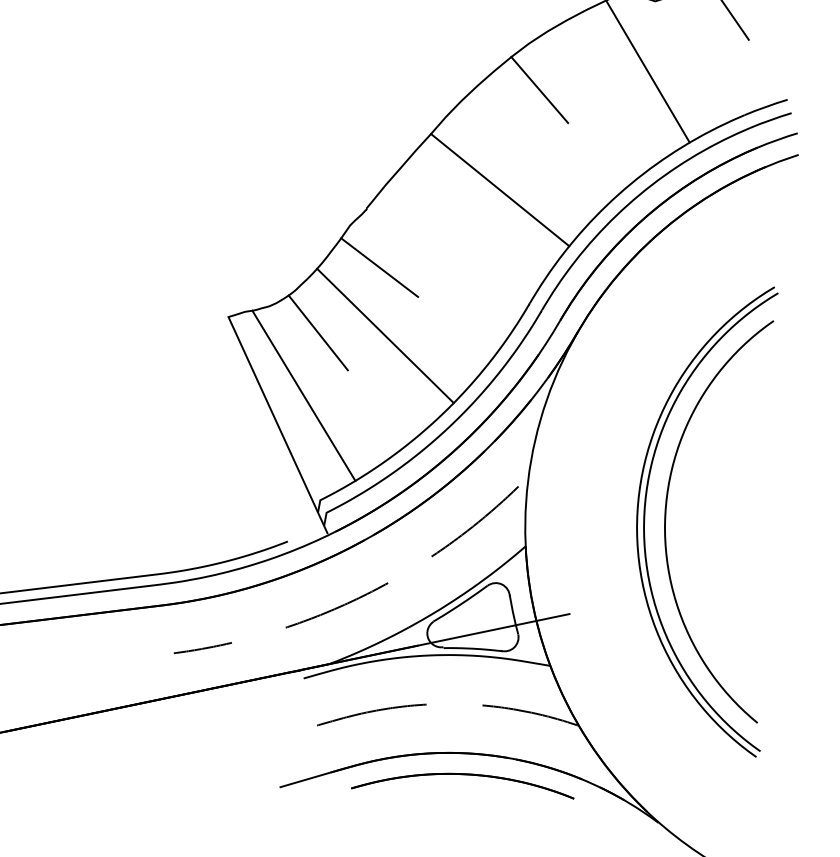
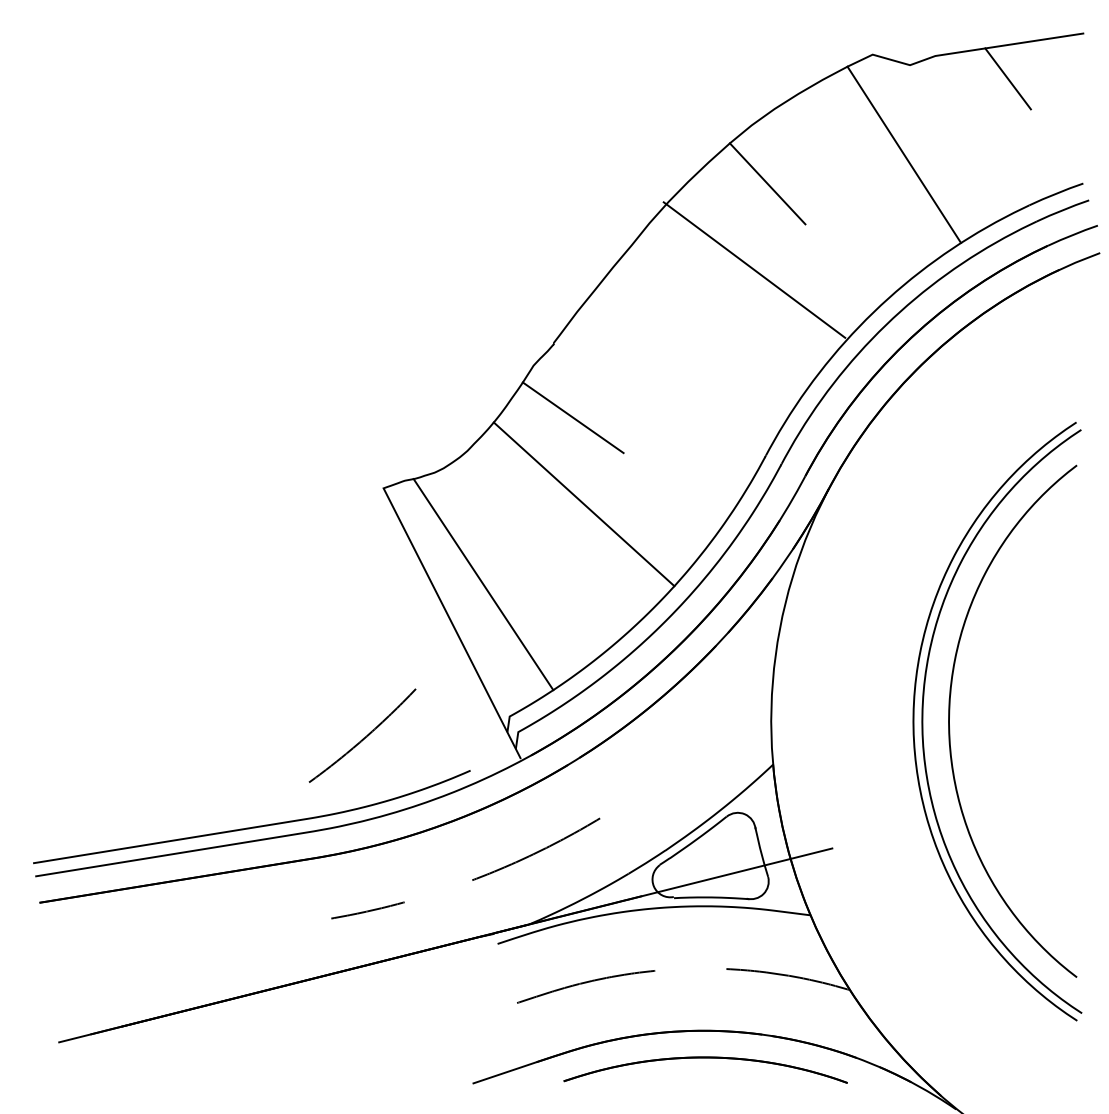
line: (500, 189) -> (754, 269), moved
line: (318, 332) -> (498, 503), removed
curve: (475, 523) -> (363, 737), moved

